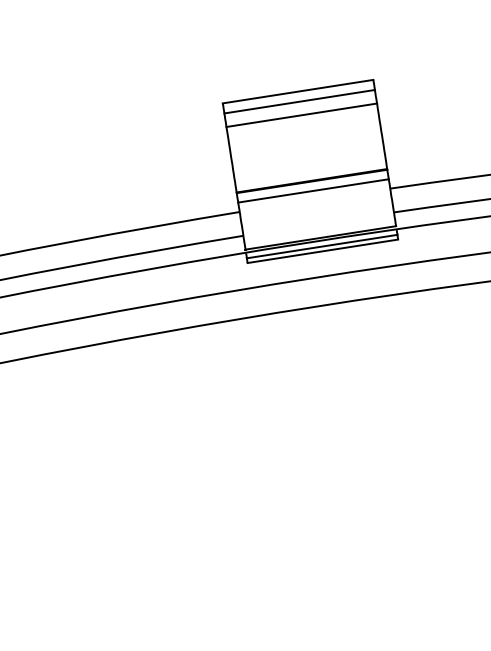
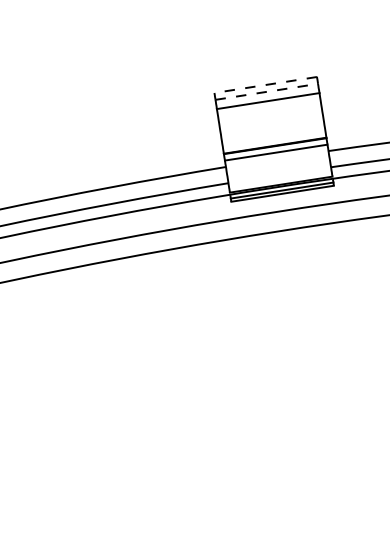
line: (297, 92) -> (265, 85), solid -> dashed
line: (299, 101) -> (266, 91), solid -> dashed

